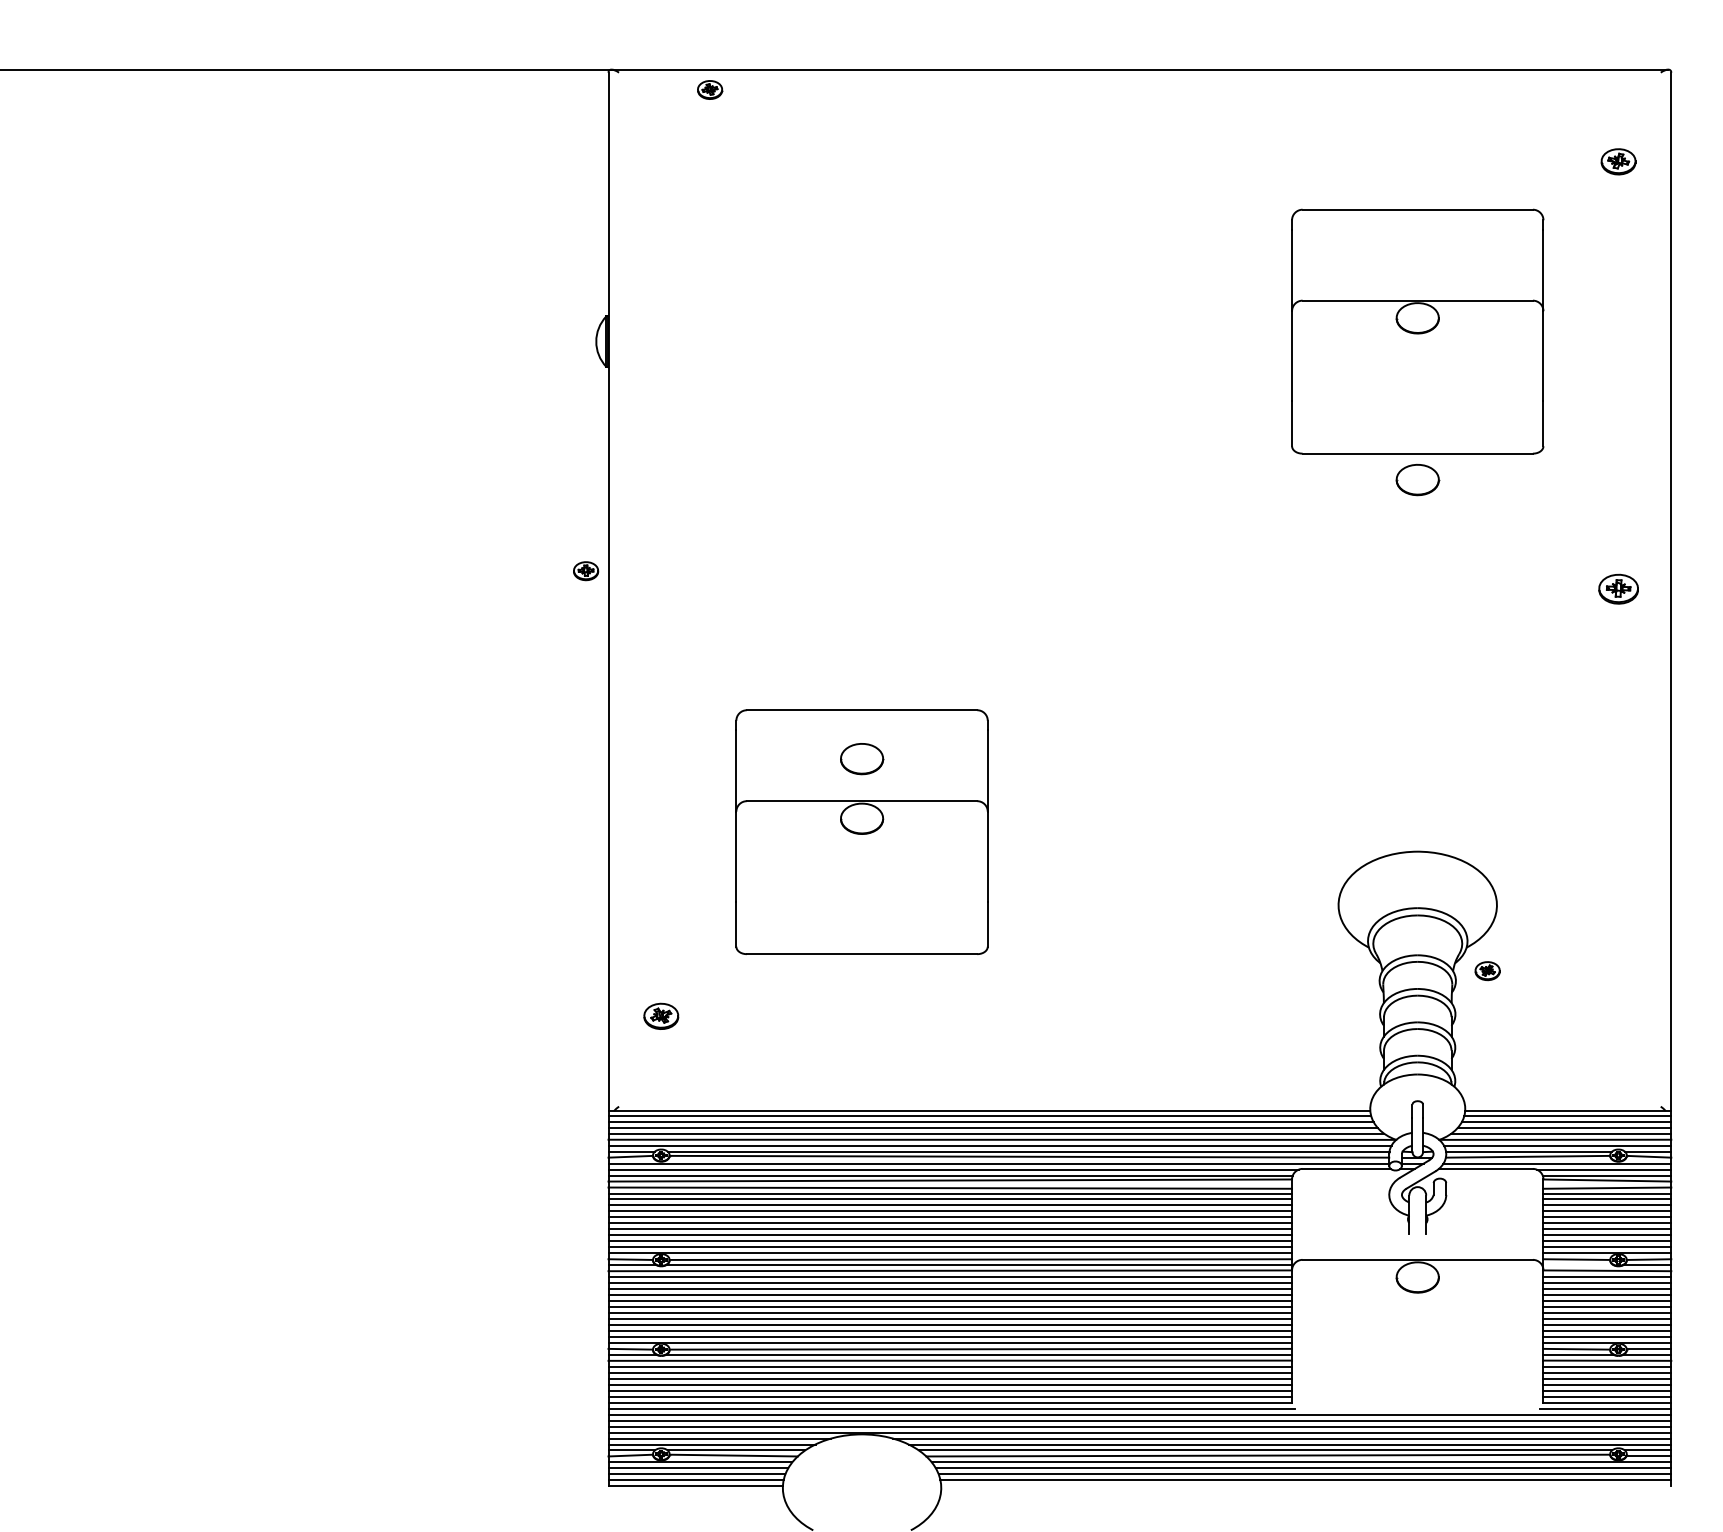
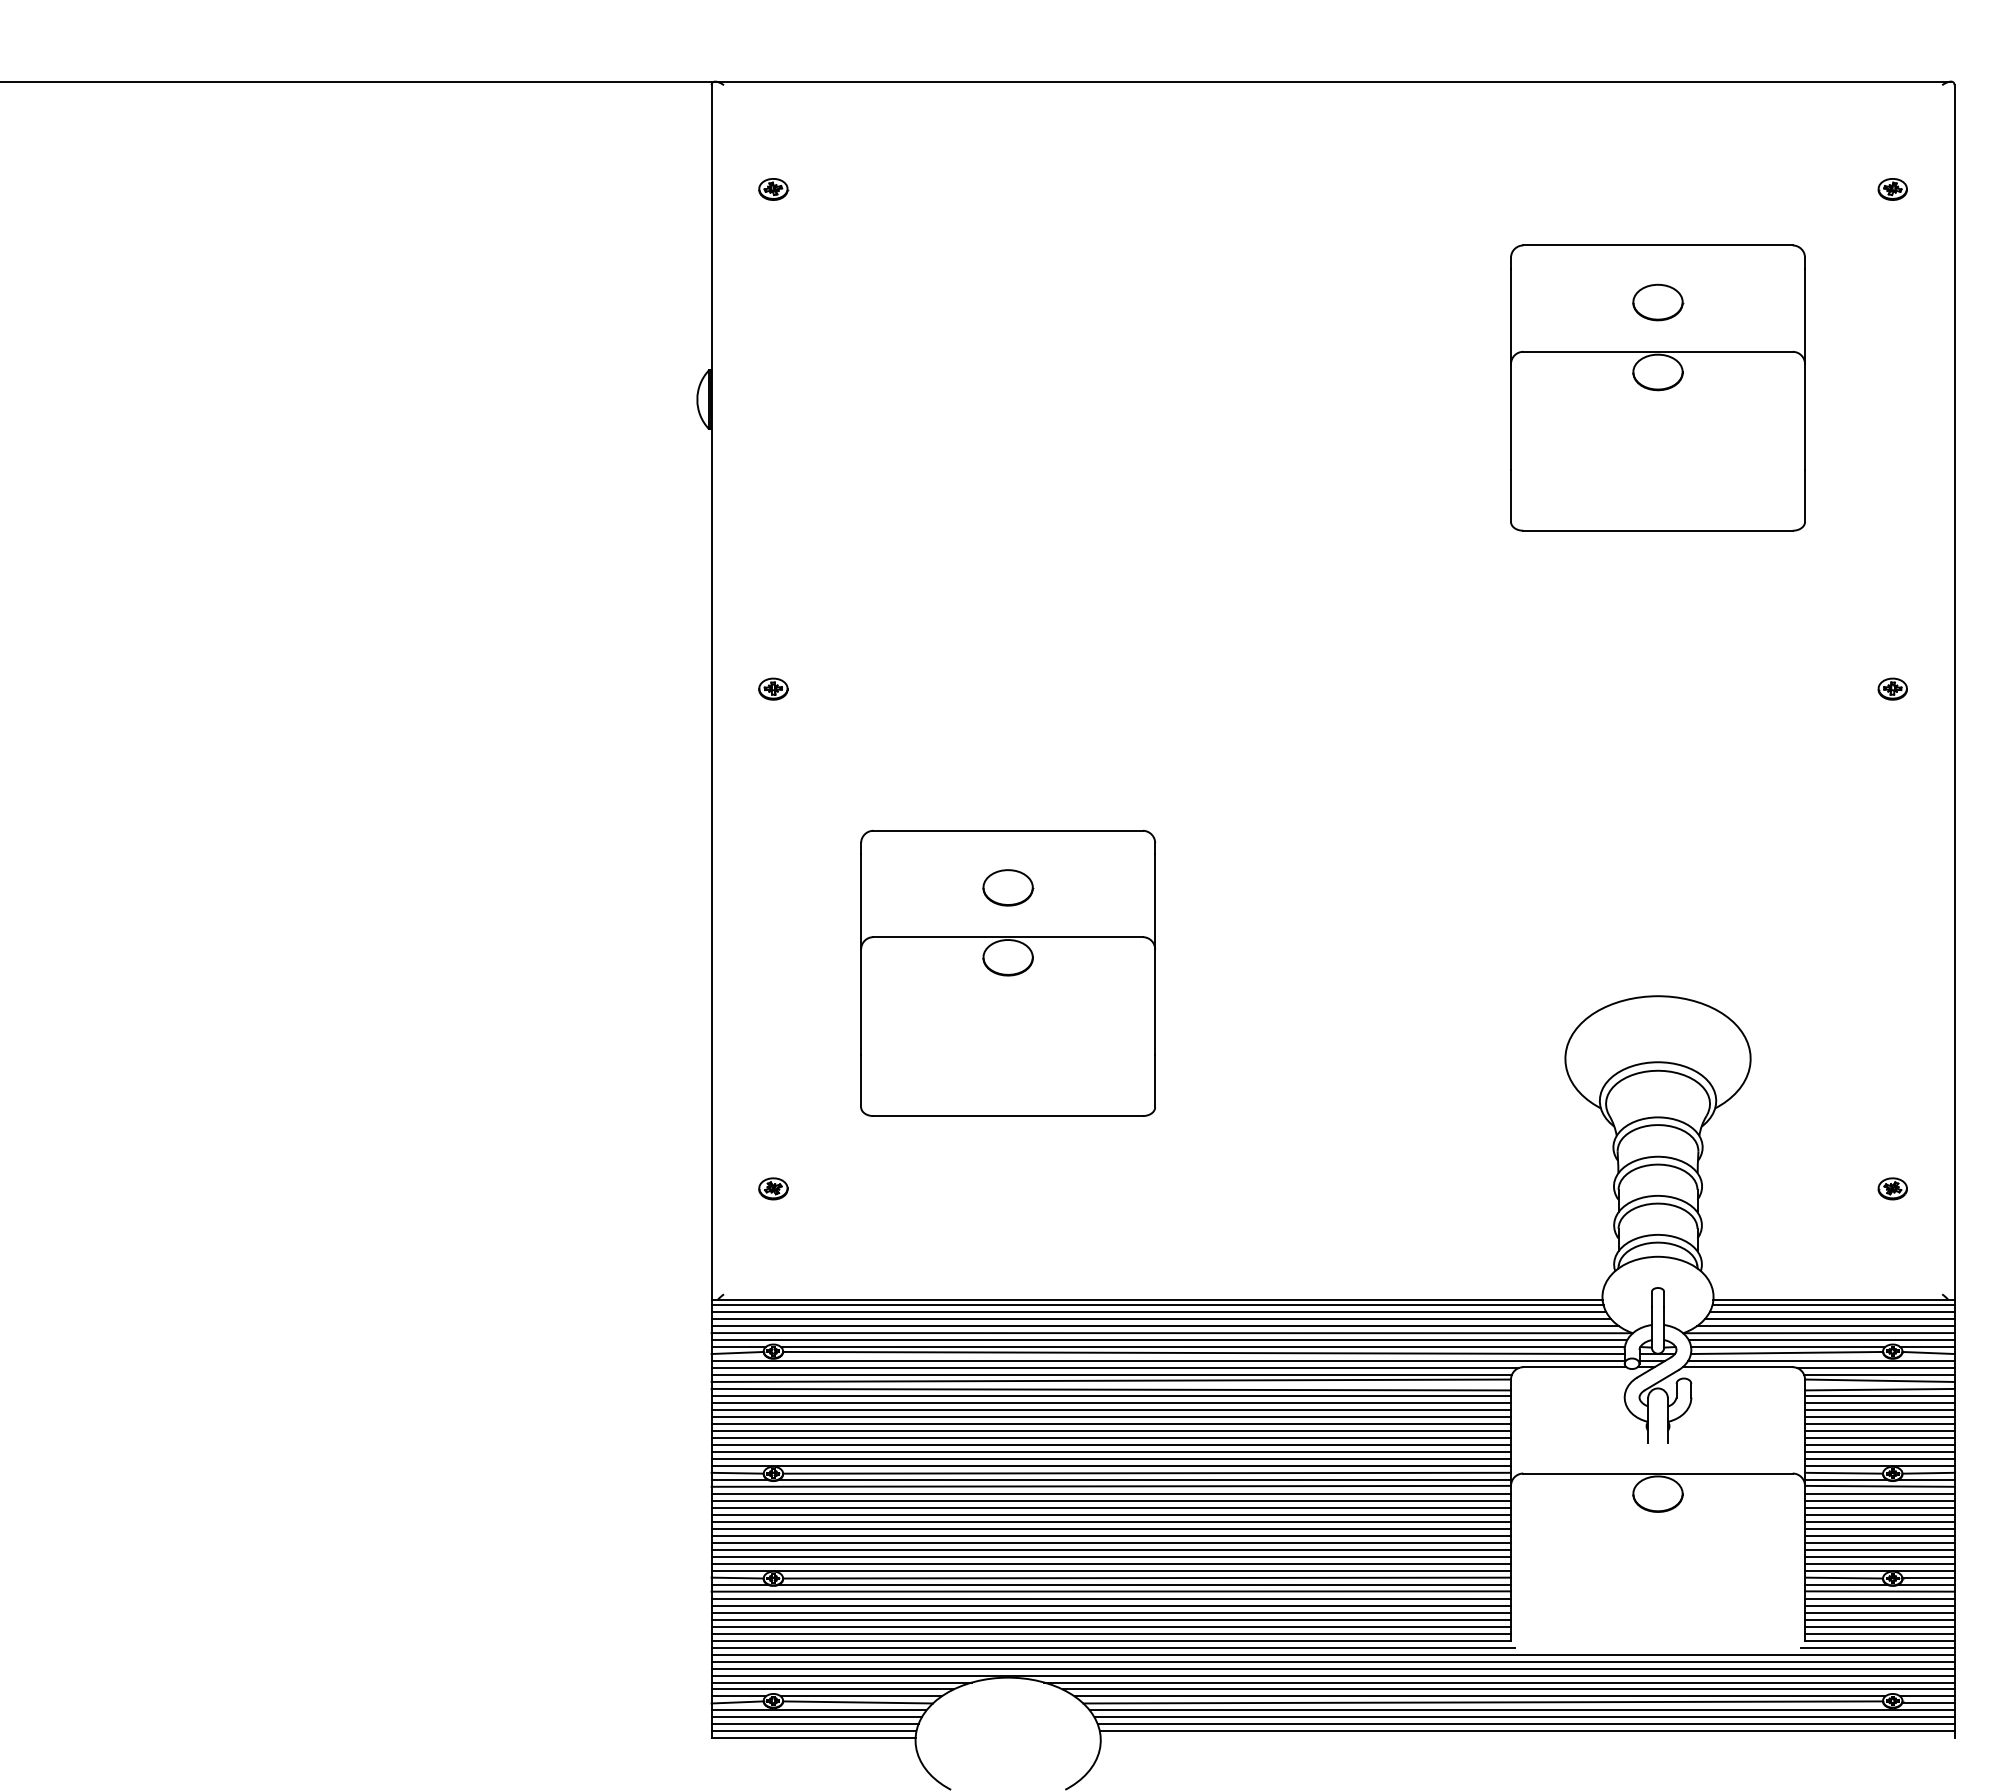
part: (710, 90) -> (773, 189), moved
part: (1618, 161) -> (1892, 189), size x0.71
part: (1418, 479) -> (1658, 302), moved
part: (586, 570) -> (773, 688), moved
part: (1618, 588) -> (1892, 688), size x0.62
part: (1487, 970) -> (1892, 1188), moved
part: (661, 1016) -> (773, 1188), size x0.71
line: (1578, 1264) -> (1845, 1479), added

